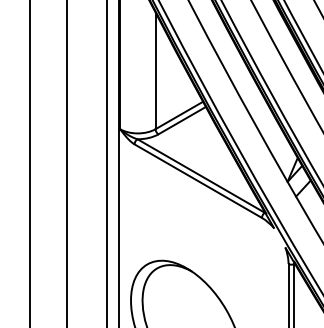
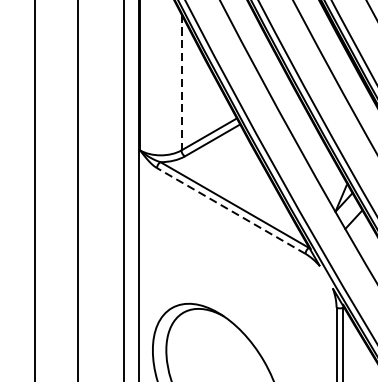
line: (155, 71) -> (181, 83), solid -> dashed
line: (198, 181) -> (231, 211), solid -> dashed

